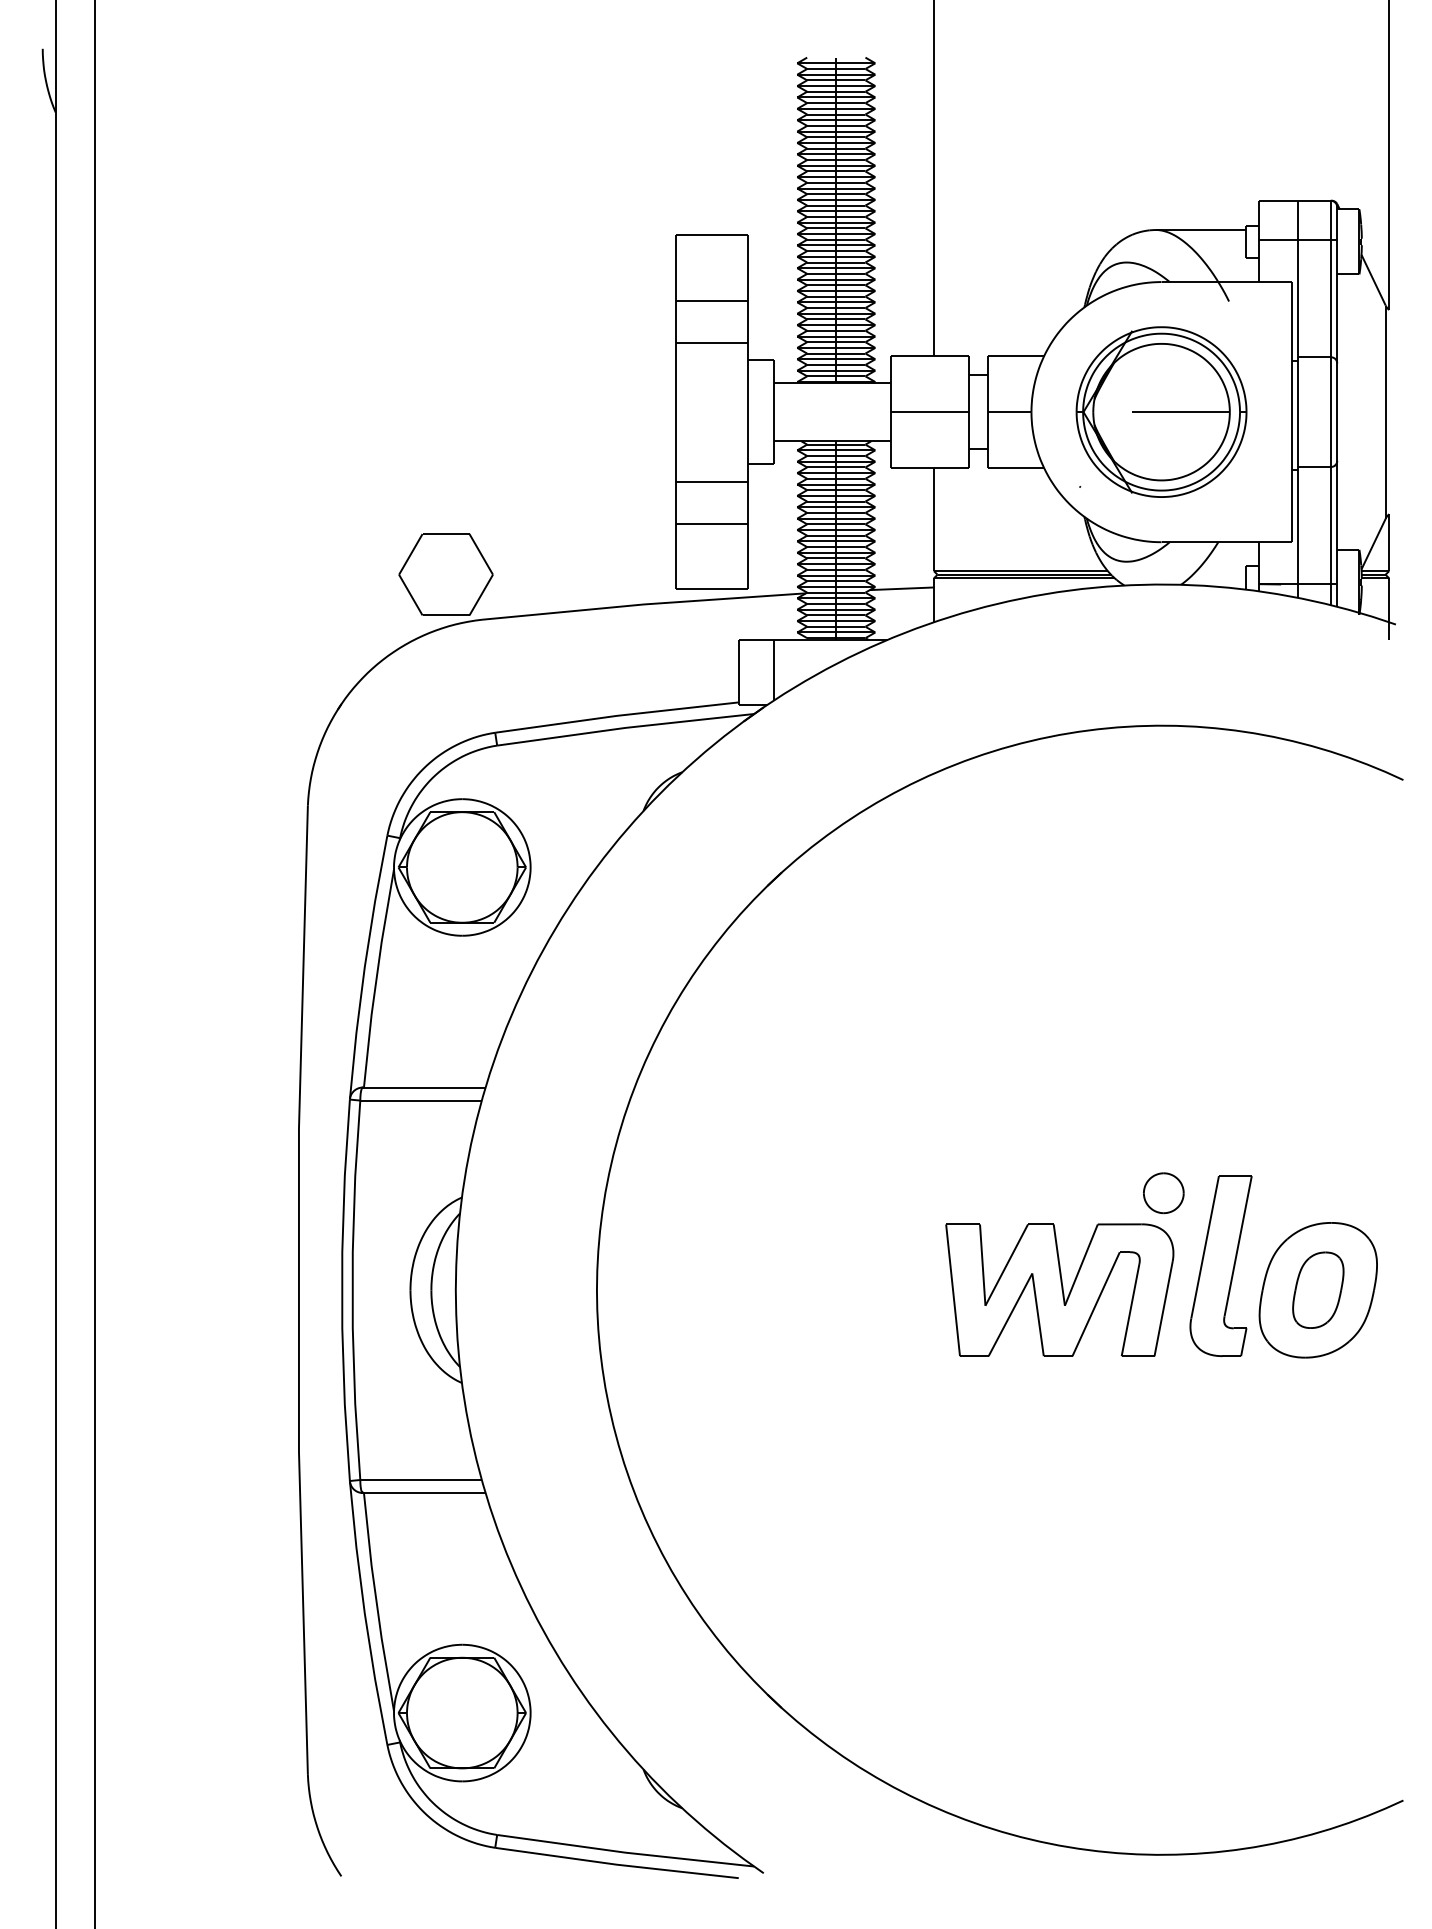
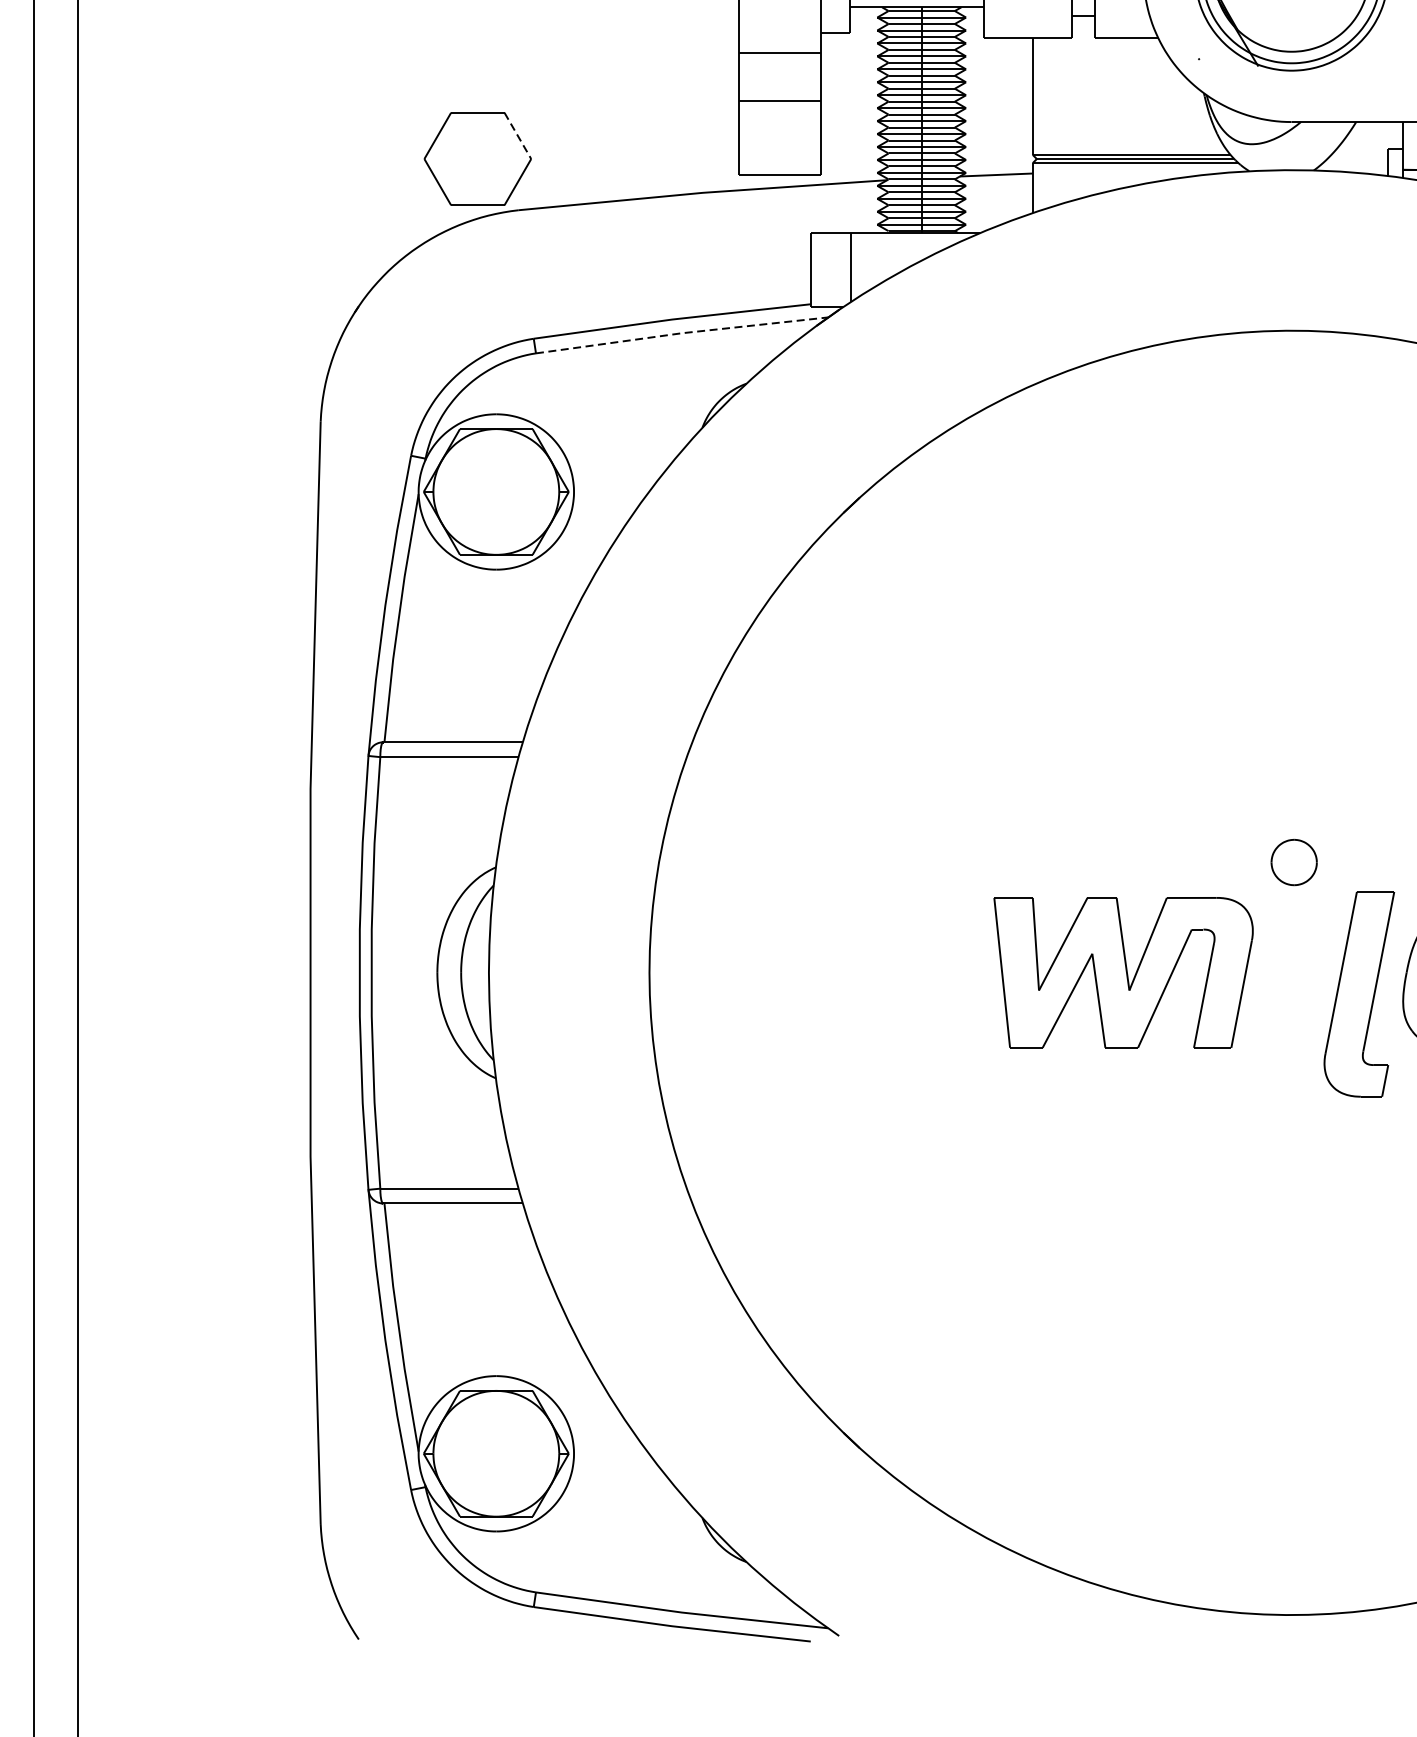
line: (481, 554) -> (518, 136), solid -> dashed
line: (625, 727) -> (681, 332), solid -> dashed
part: (1220, 1265) -> (1358, 993), moved
part: (1059, 1289) -> (1123, 972), moved

